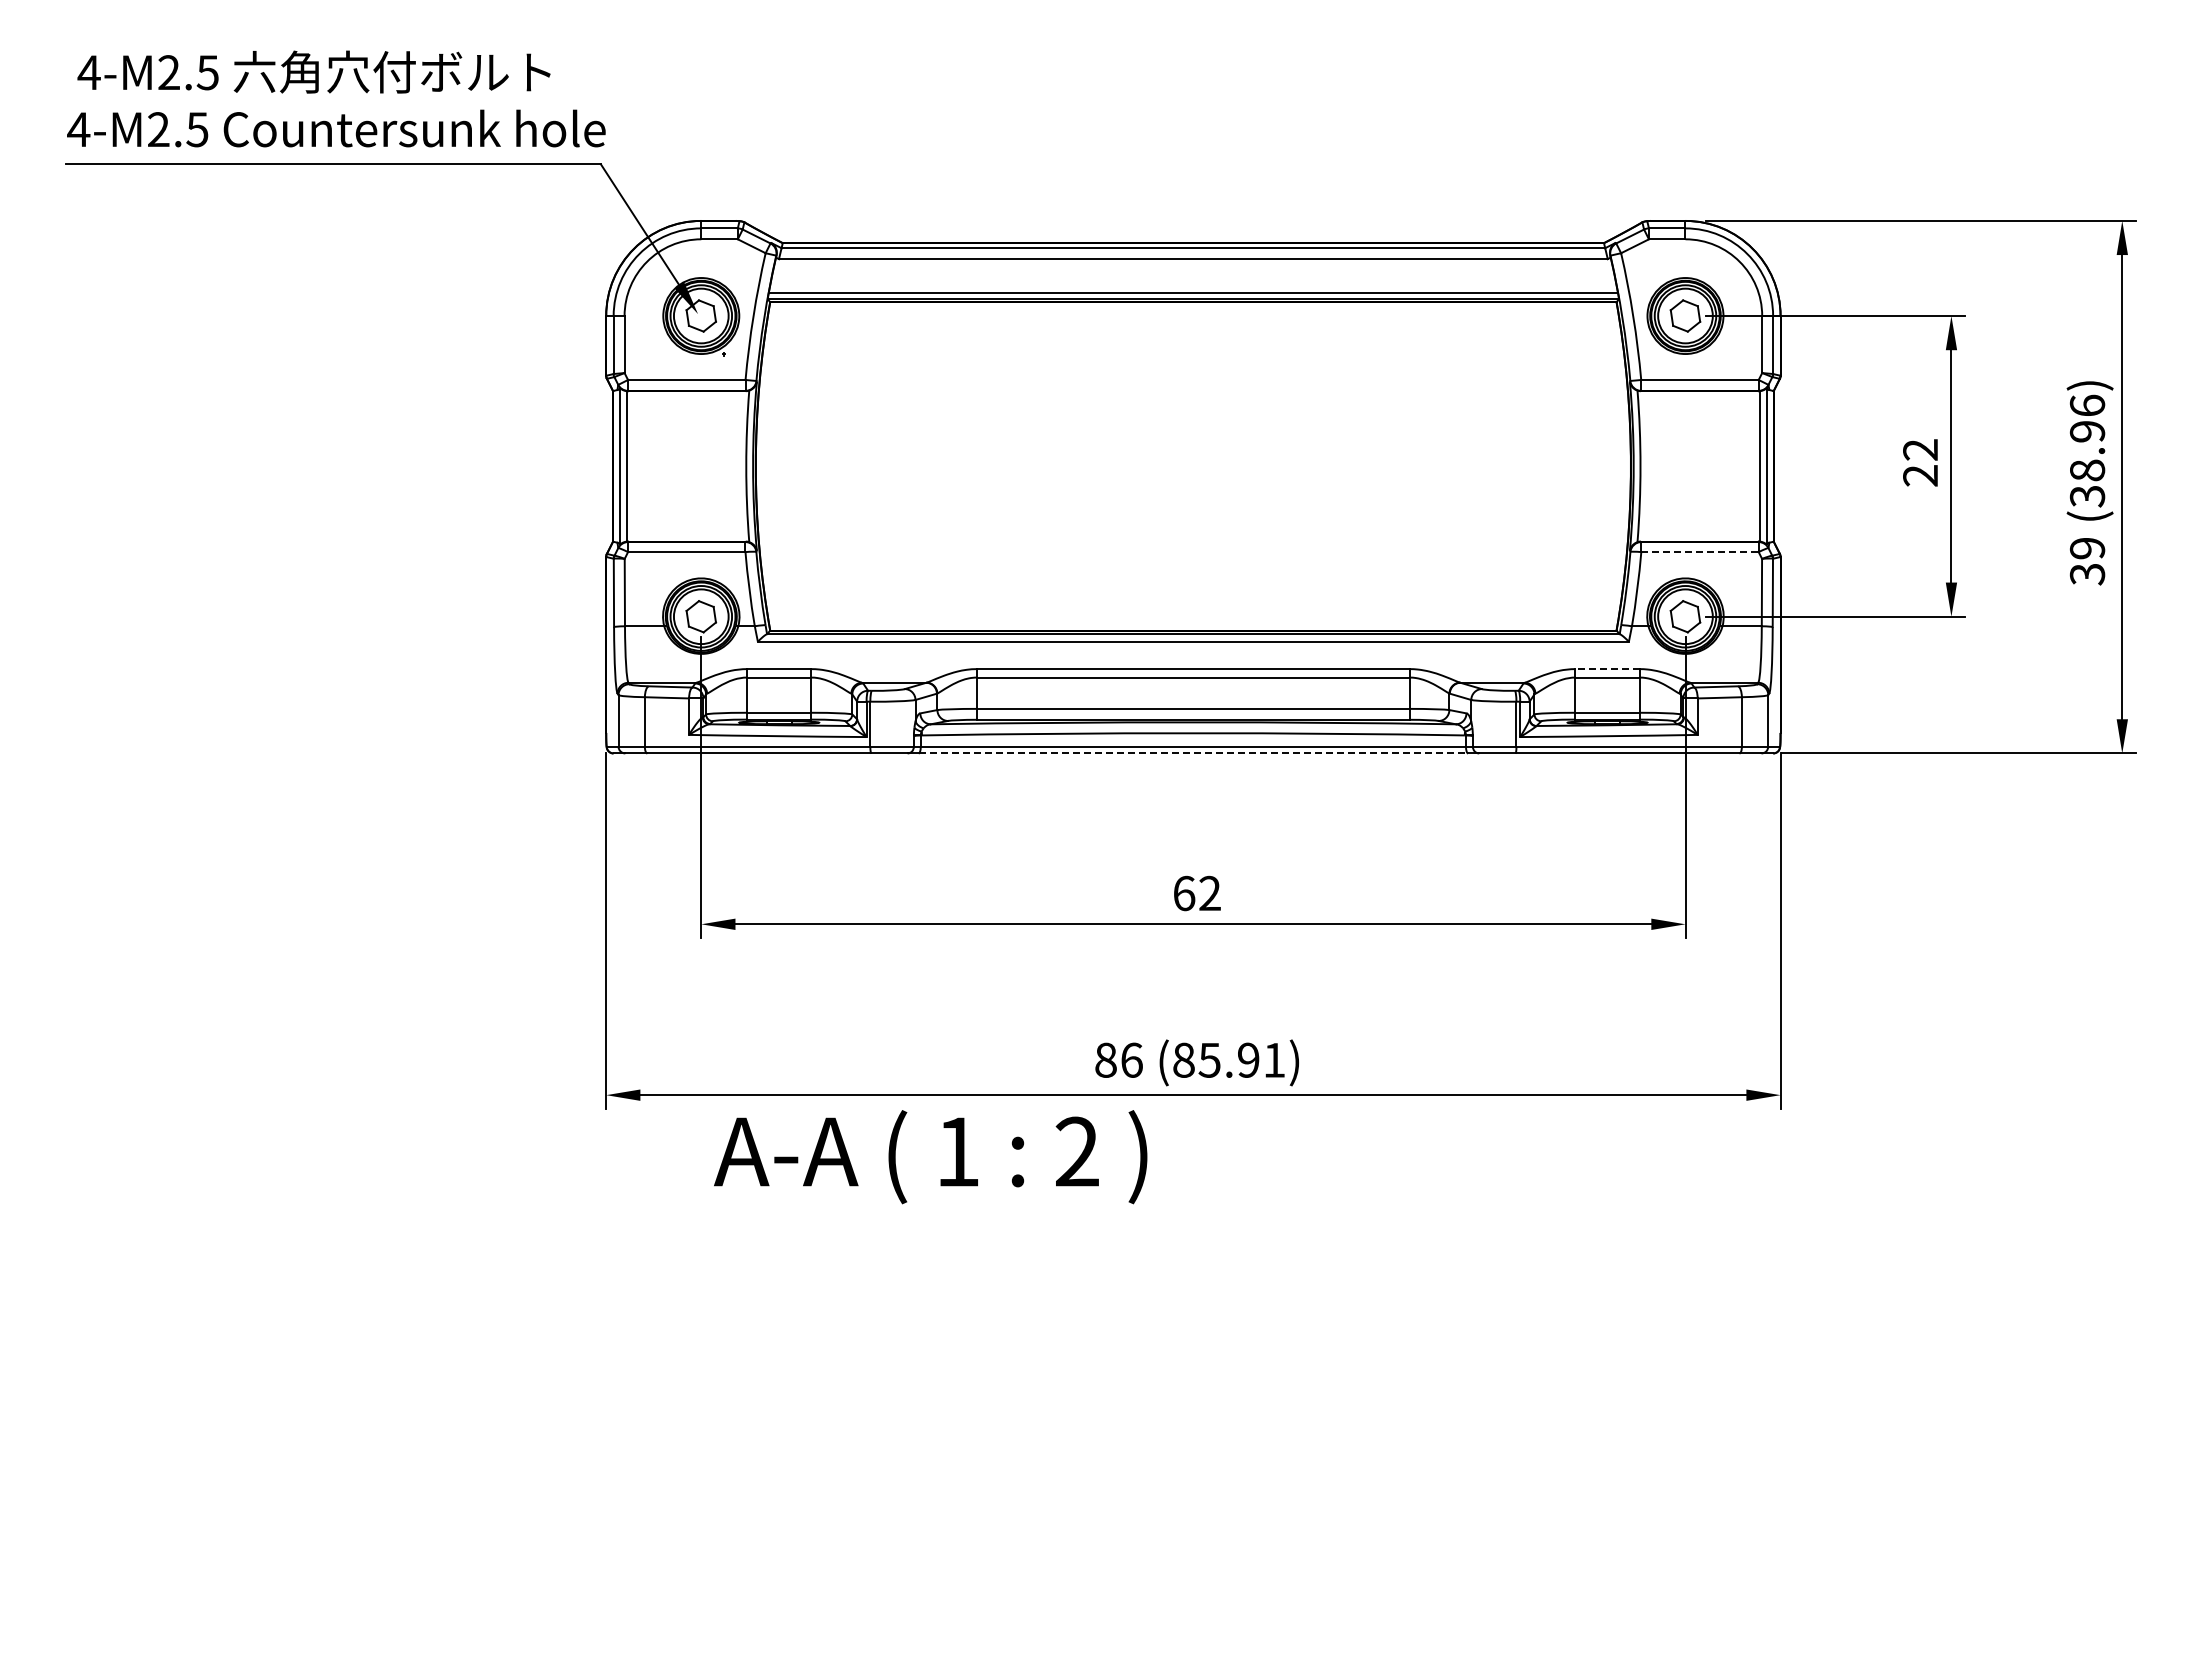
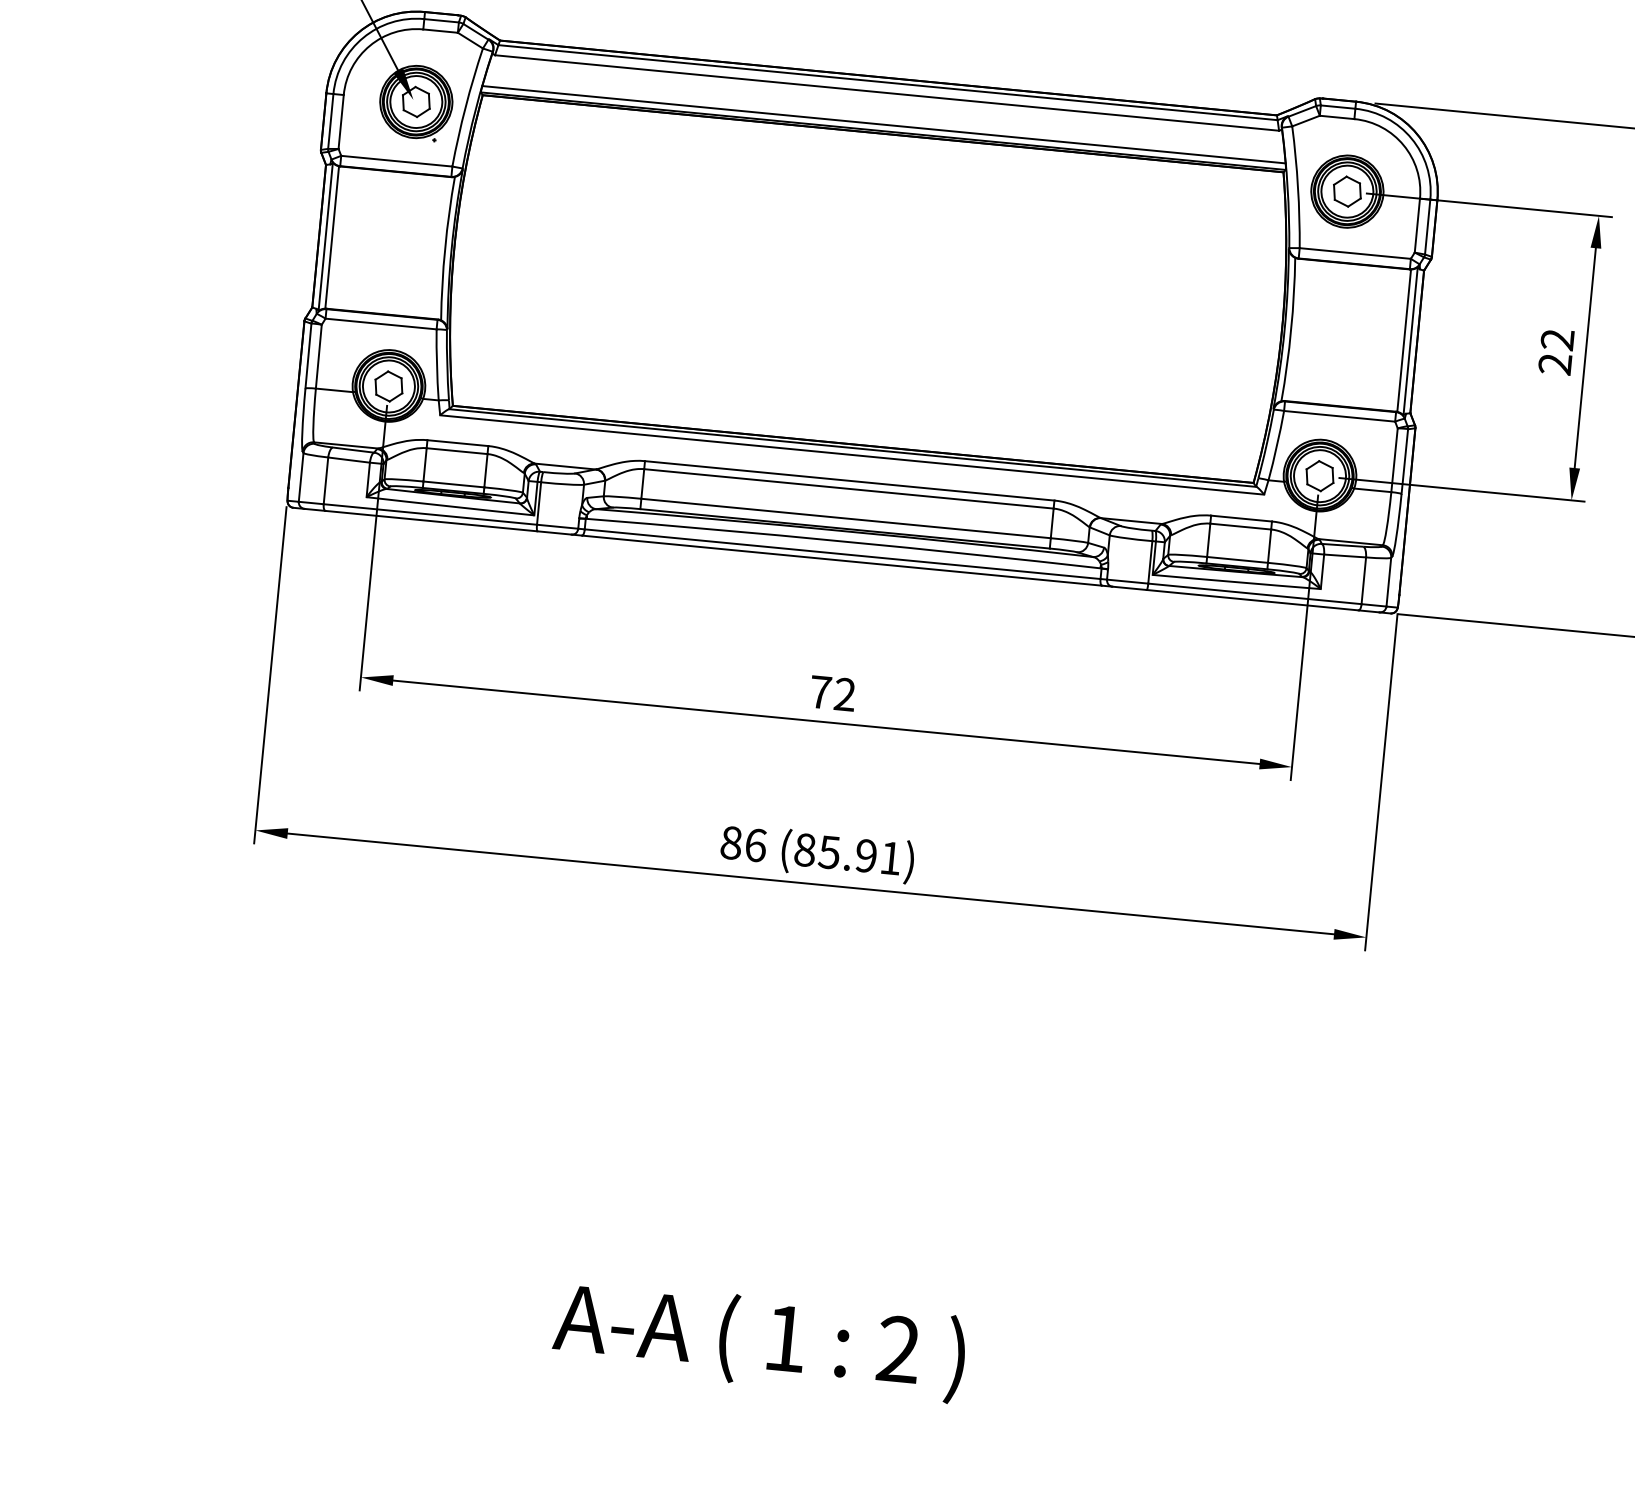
line: (1700, 552) -> (1340, 416), dashed -> solid
line: (1607, 669) -> (1241, 518), dashed -> solid
line: (1193, 753) -> (842, 560), dashed -> solid
text: (1184, 893) -> (820, 692), 62 -> 72
text: (930, 1157) -> (759, 1341), moved

